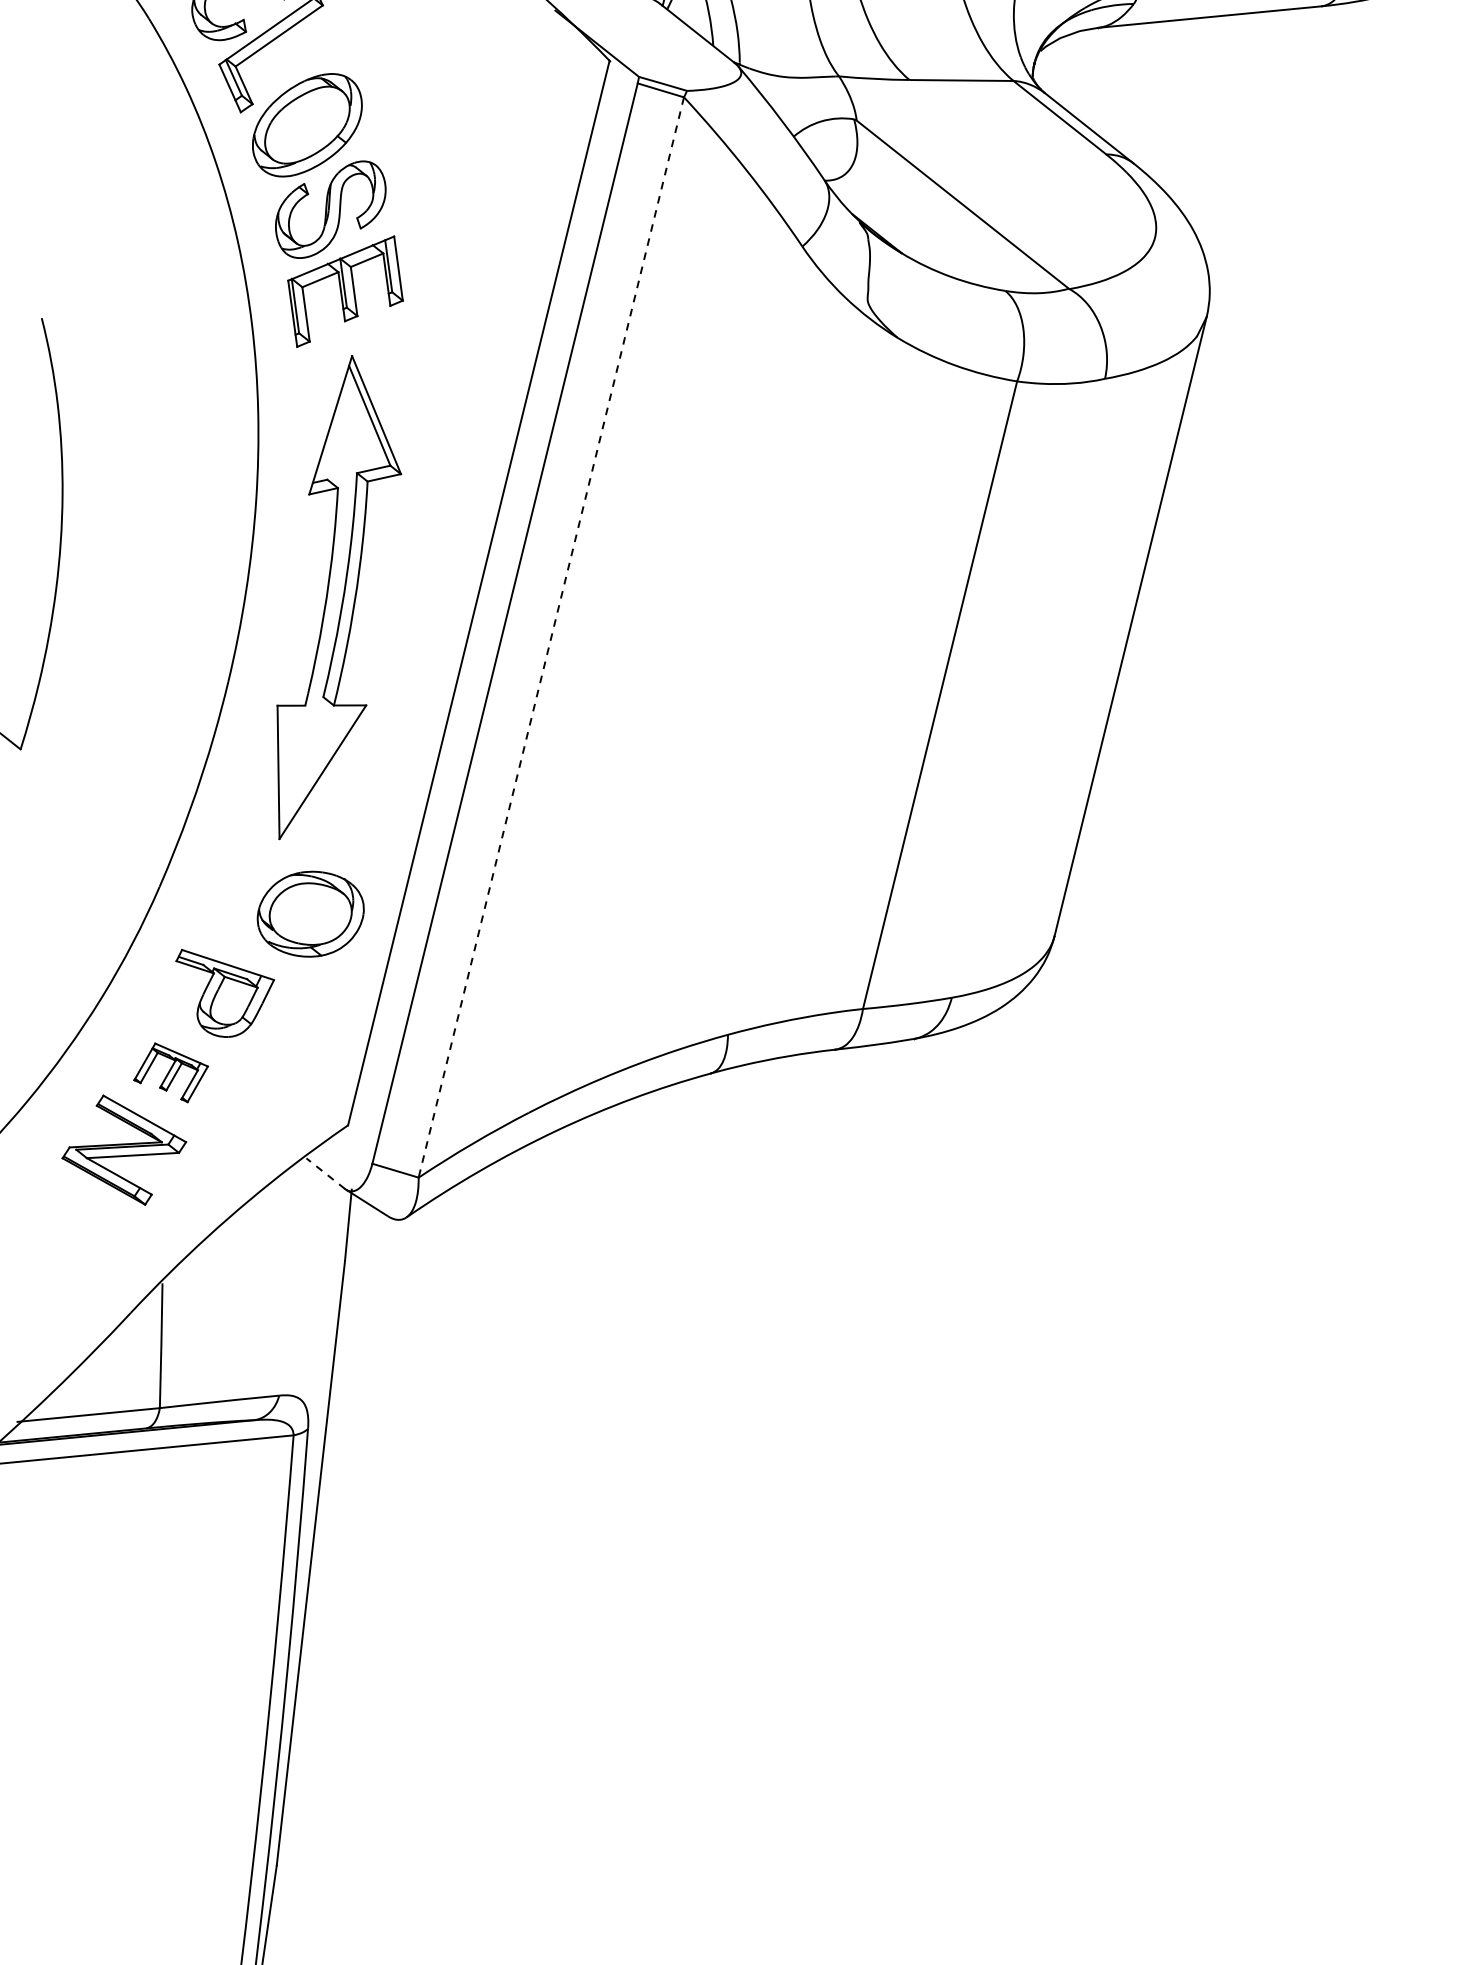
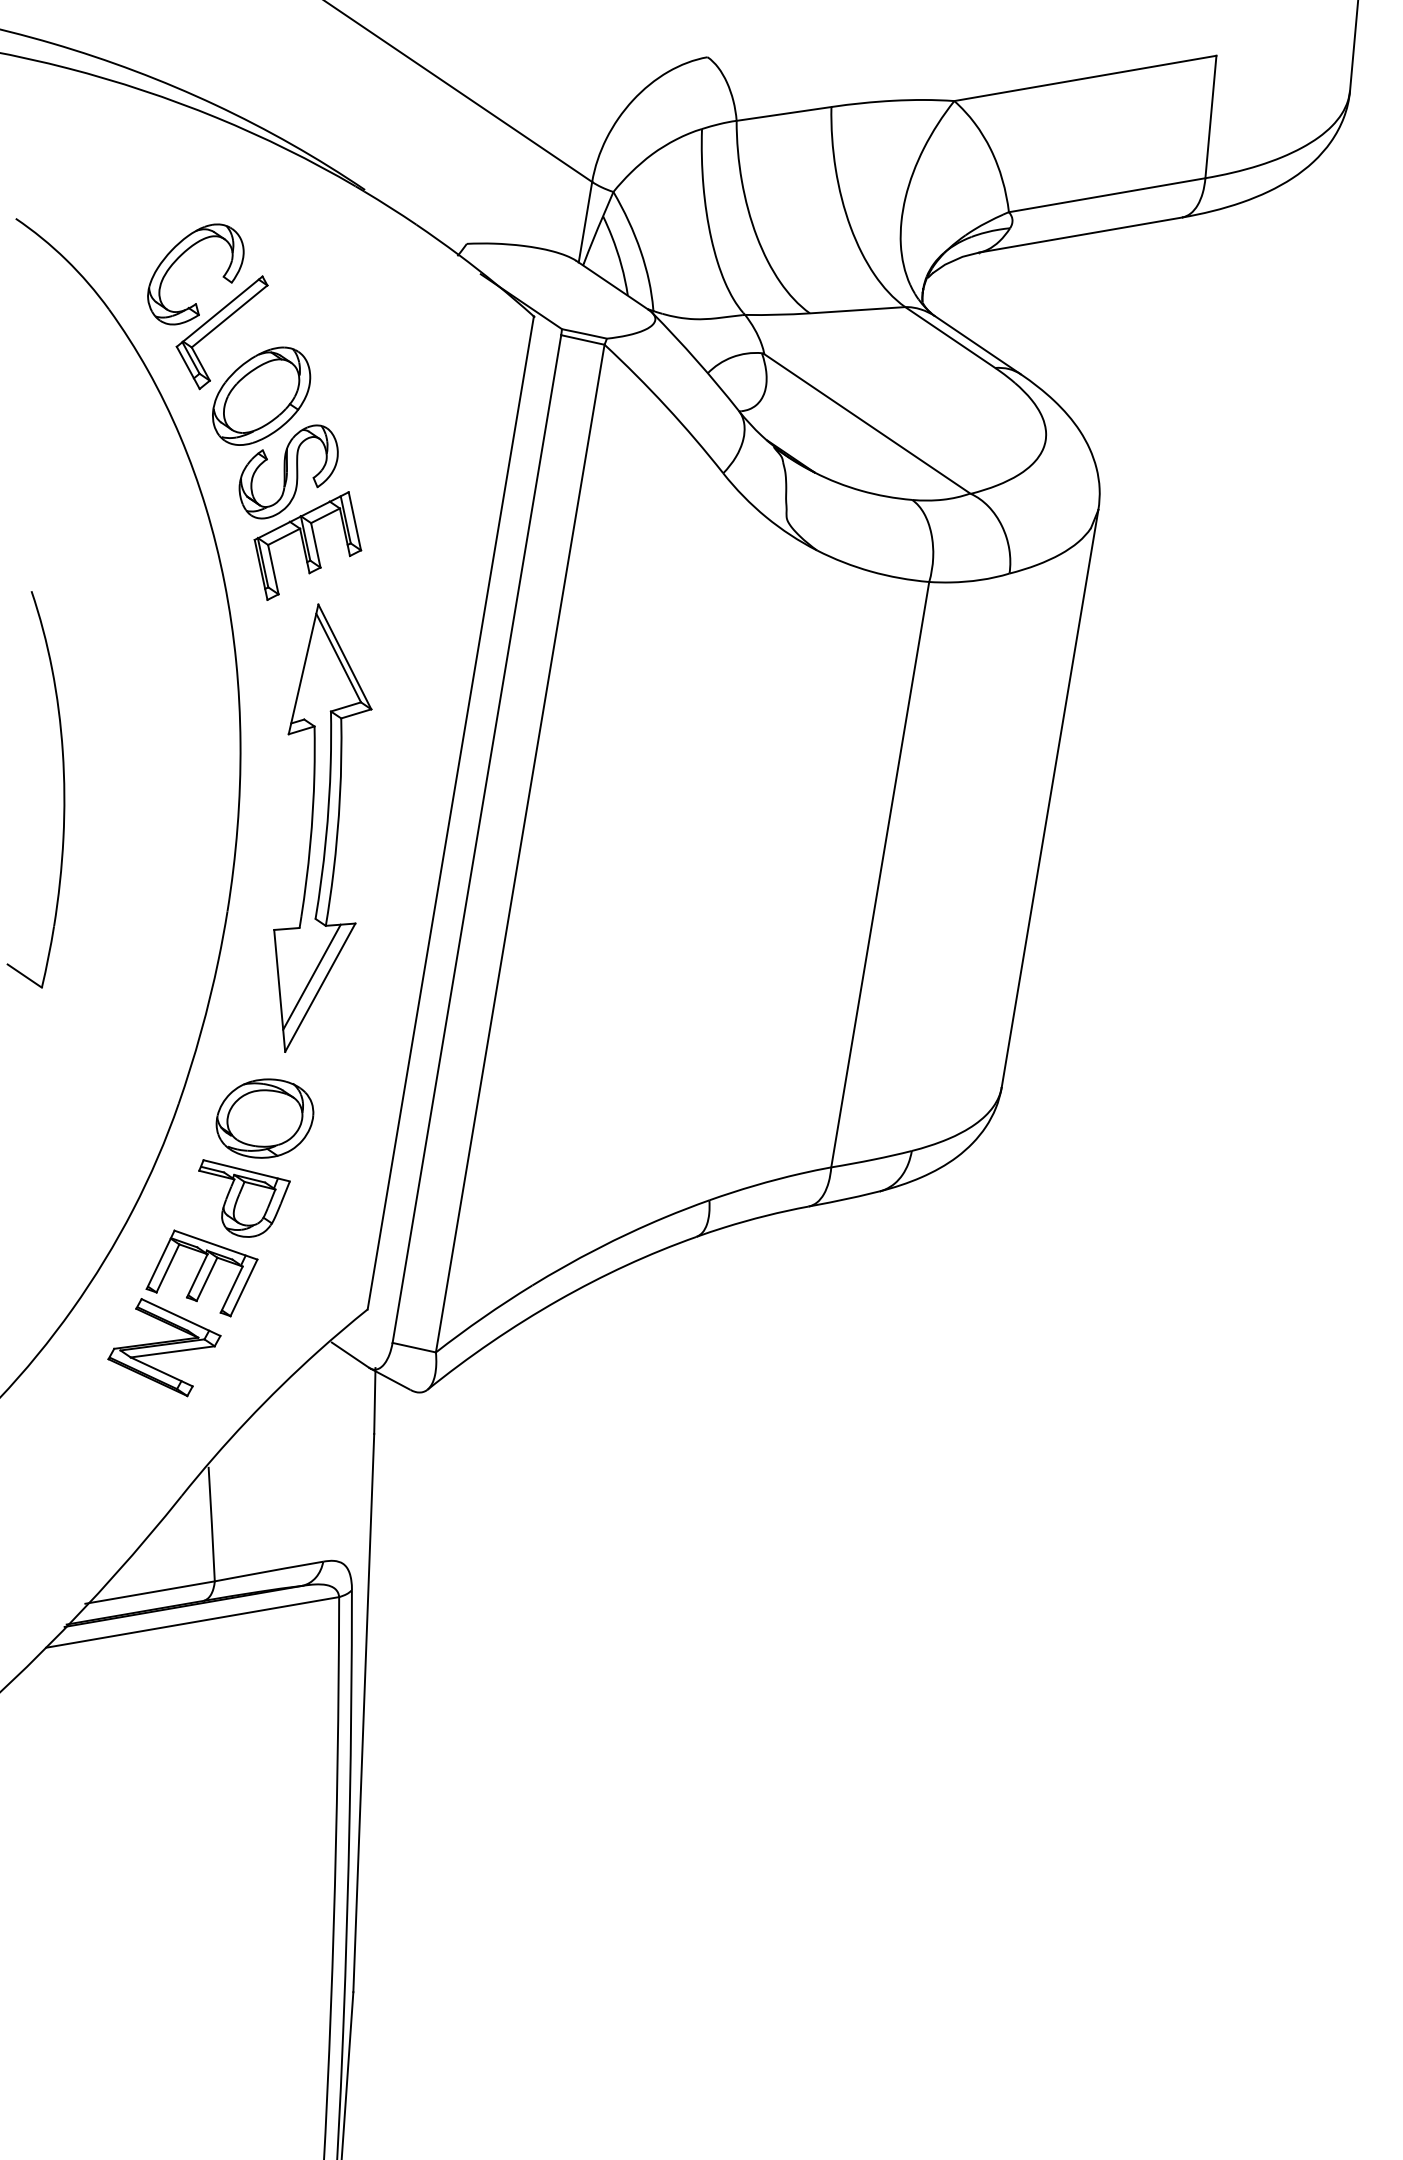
line: (551, 637) -> (520, 848), dashed -> solid
line: (314, 759) -> (311, 976), added
part: (310, 914) -> (264, 1118), moved
part: (170, 1072) -> (201, 1273), size x1.67
line: (325, 1173) -> (350, 1355), dashed -> solid

